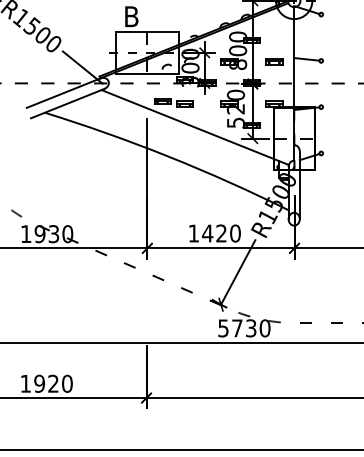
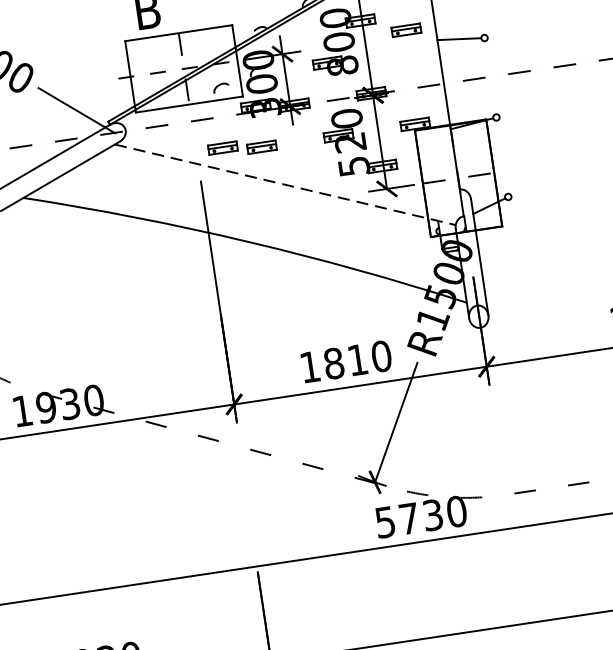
part: (274, 61) -> (406, 29), moved
line: (195, 127) -> (285, 184), solid -> dashed
text: (214, 233) -> (345, 361), 1420 -> 1810

